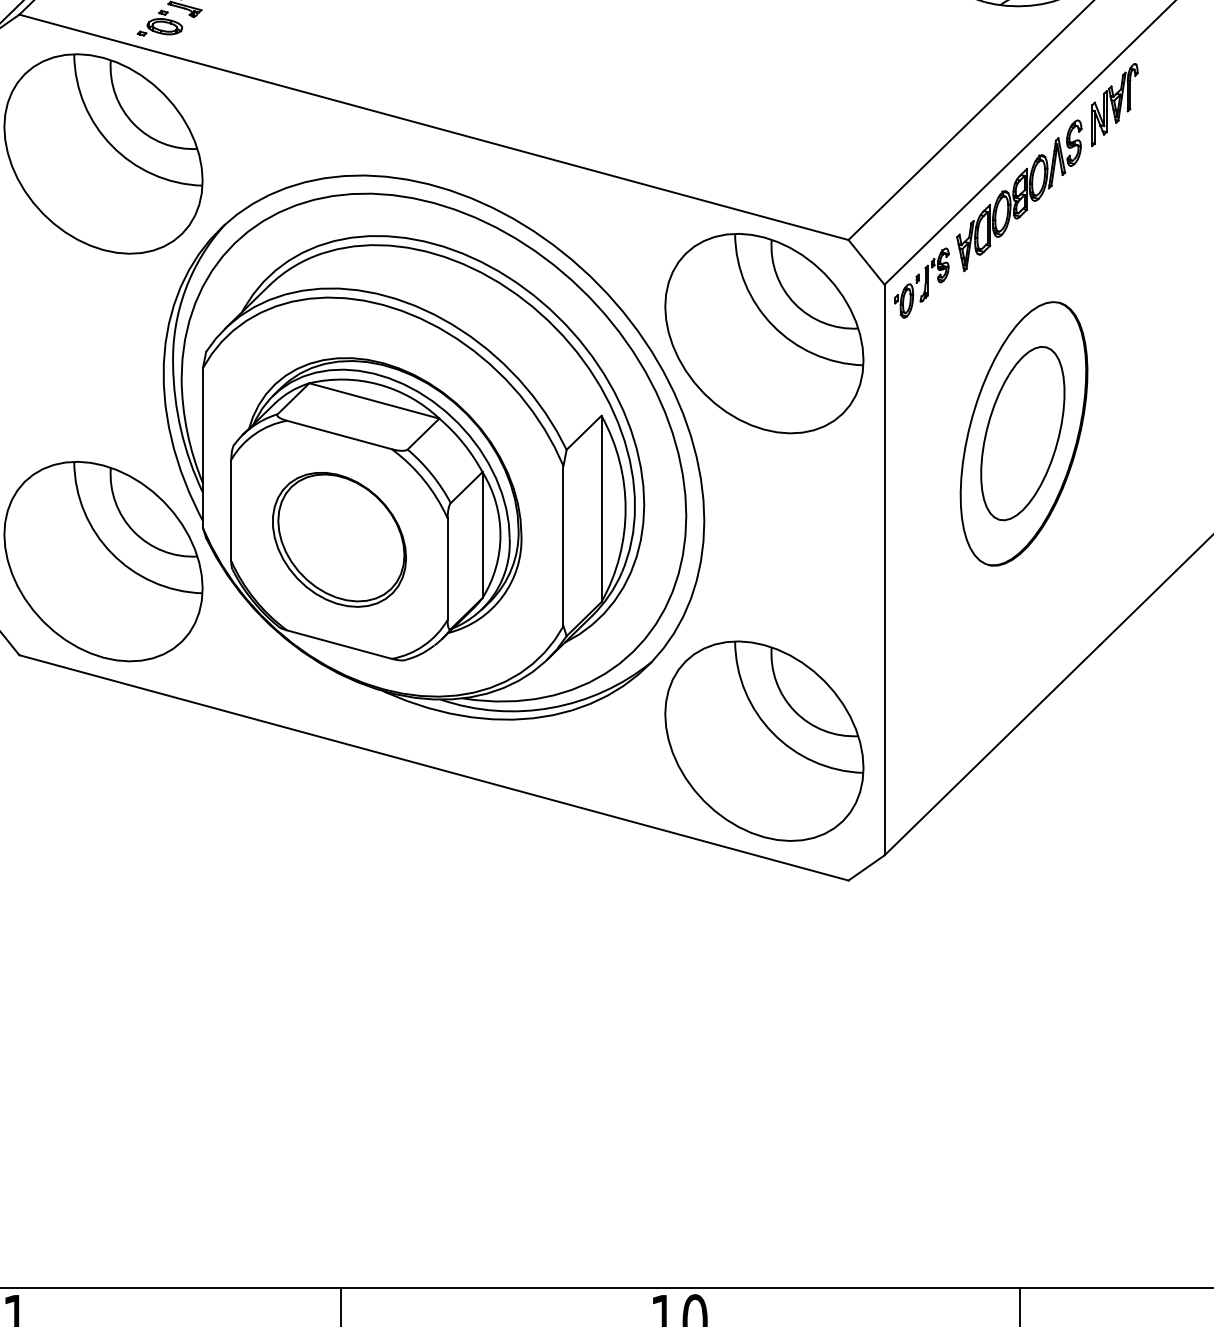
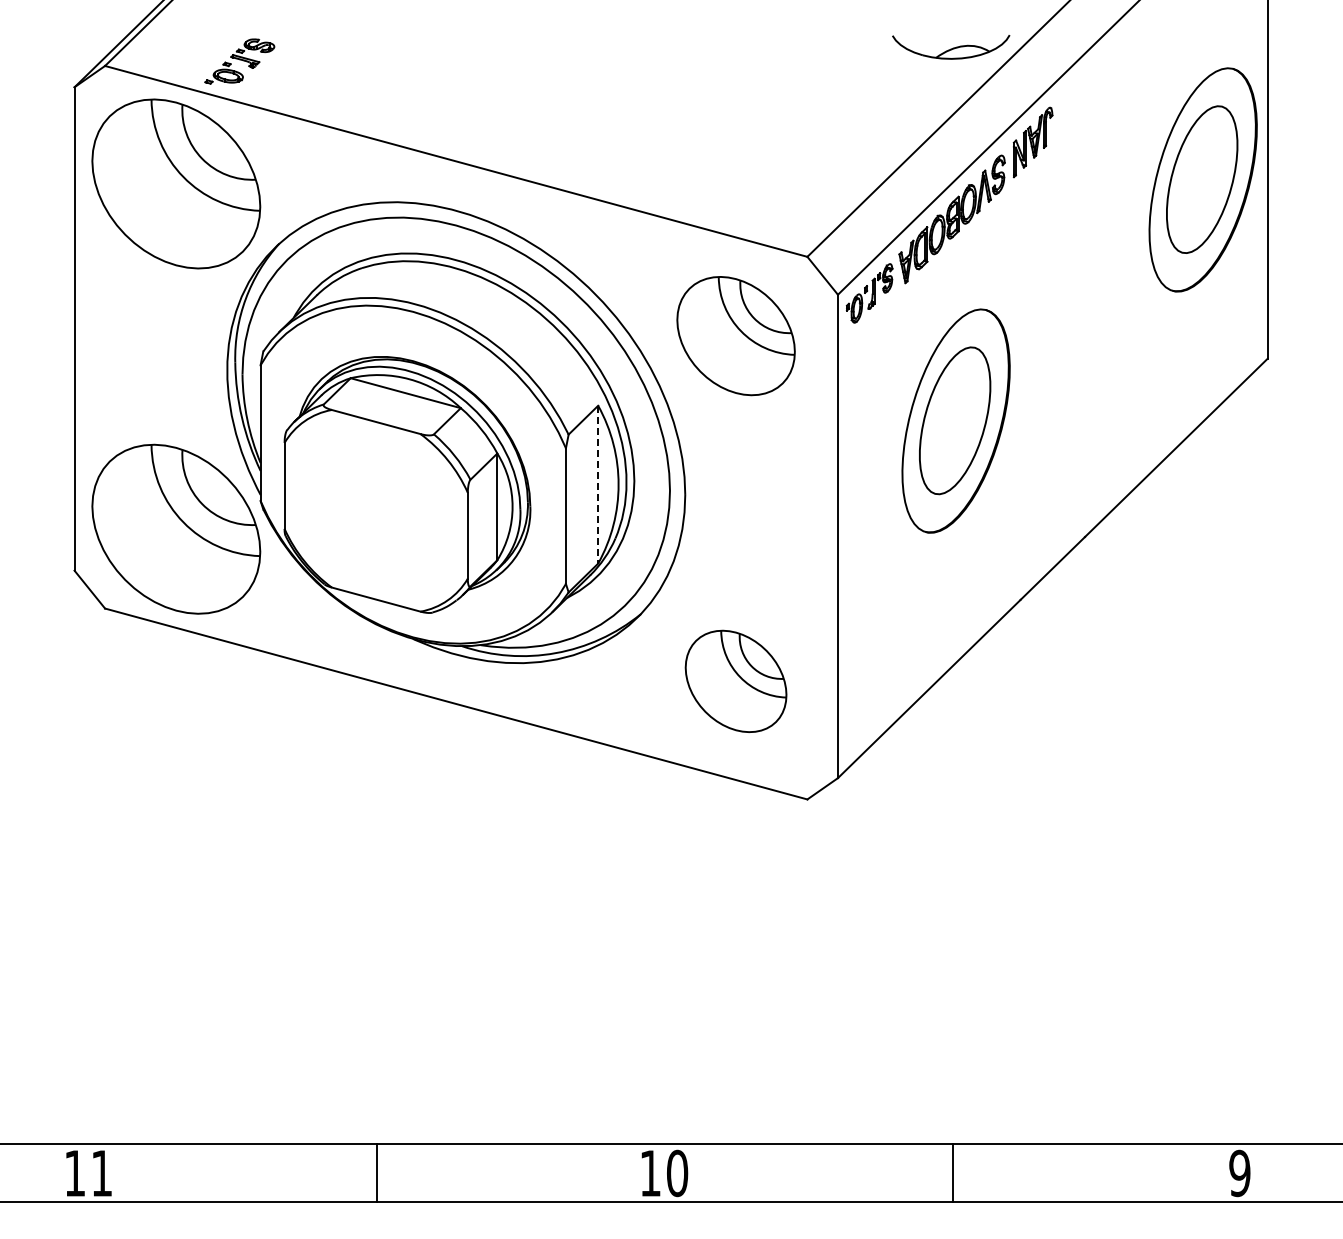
part: (763, 332) -> (735, 335), size x0.7
line: (601, 508) -> (598, 484), solid -> dashed
part: (339, 539) -> (376, 510), removed
part: (763, 741) -> (735, 681), size x0.6

